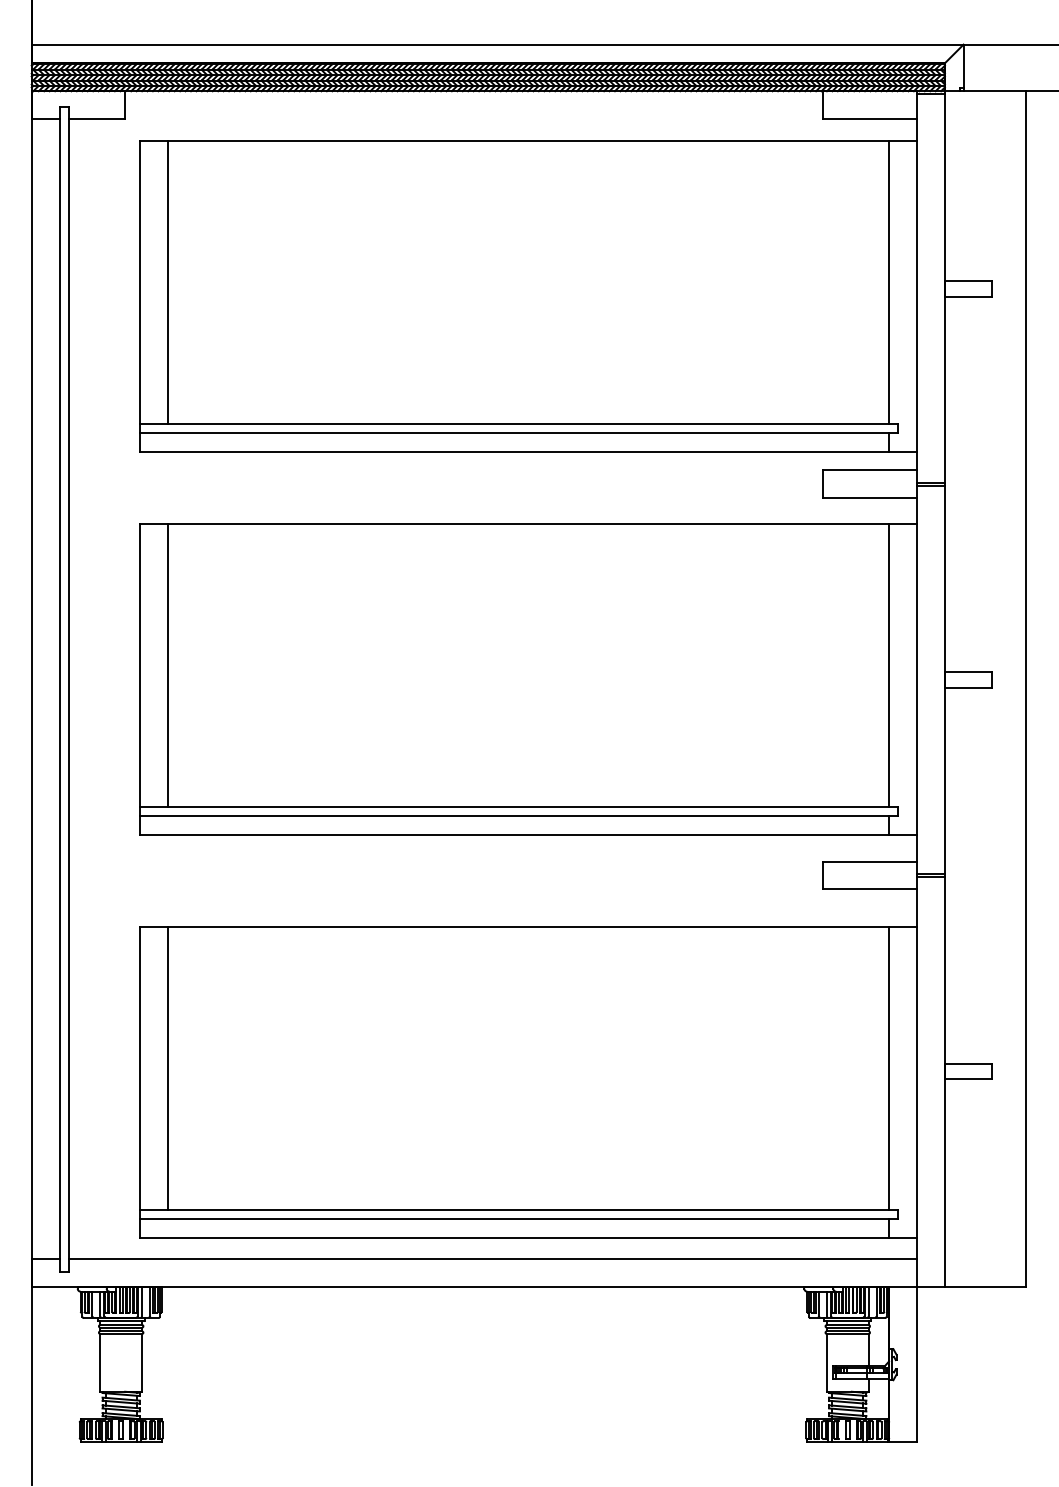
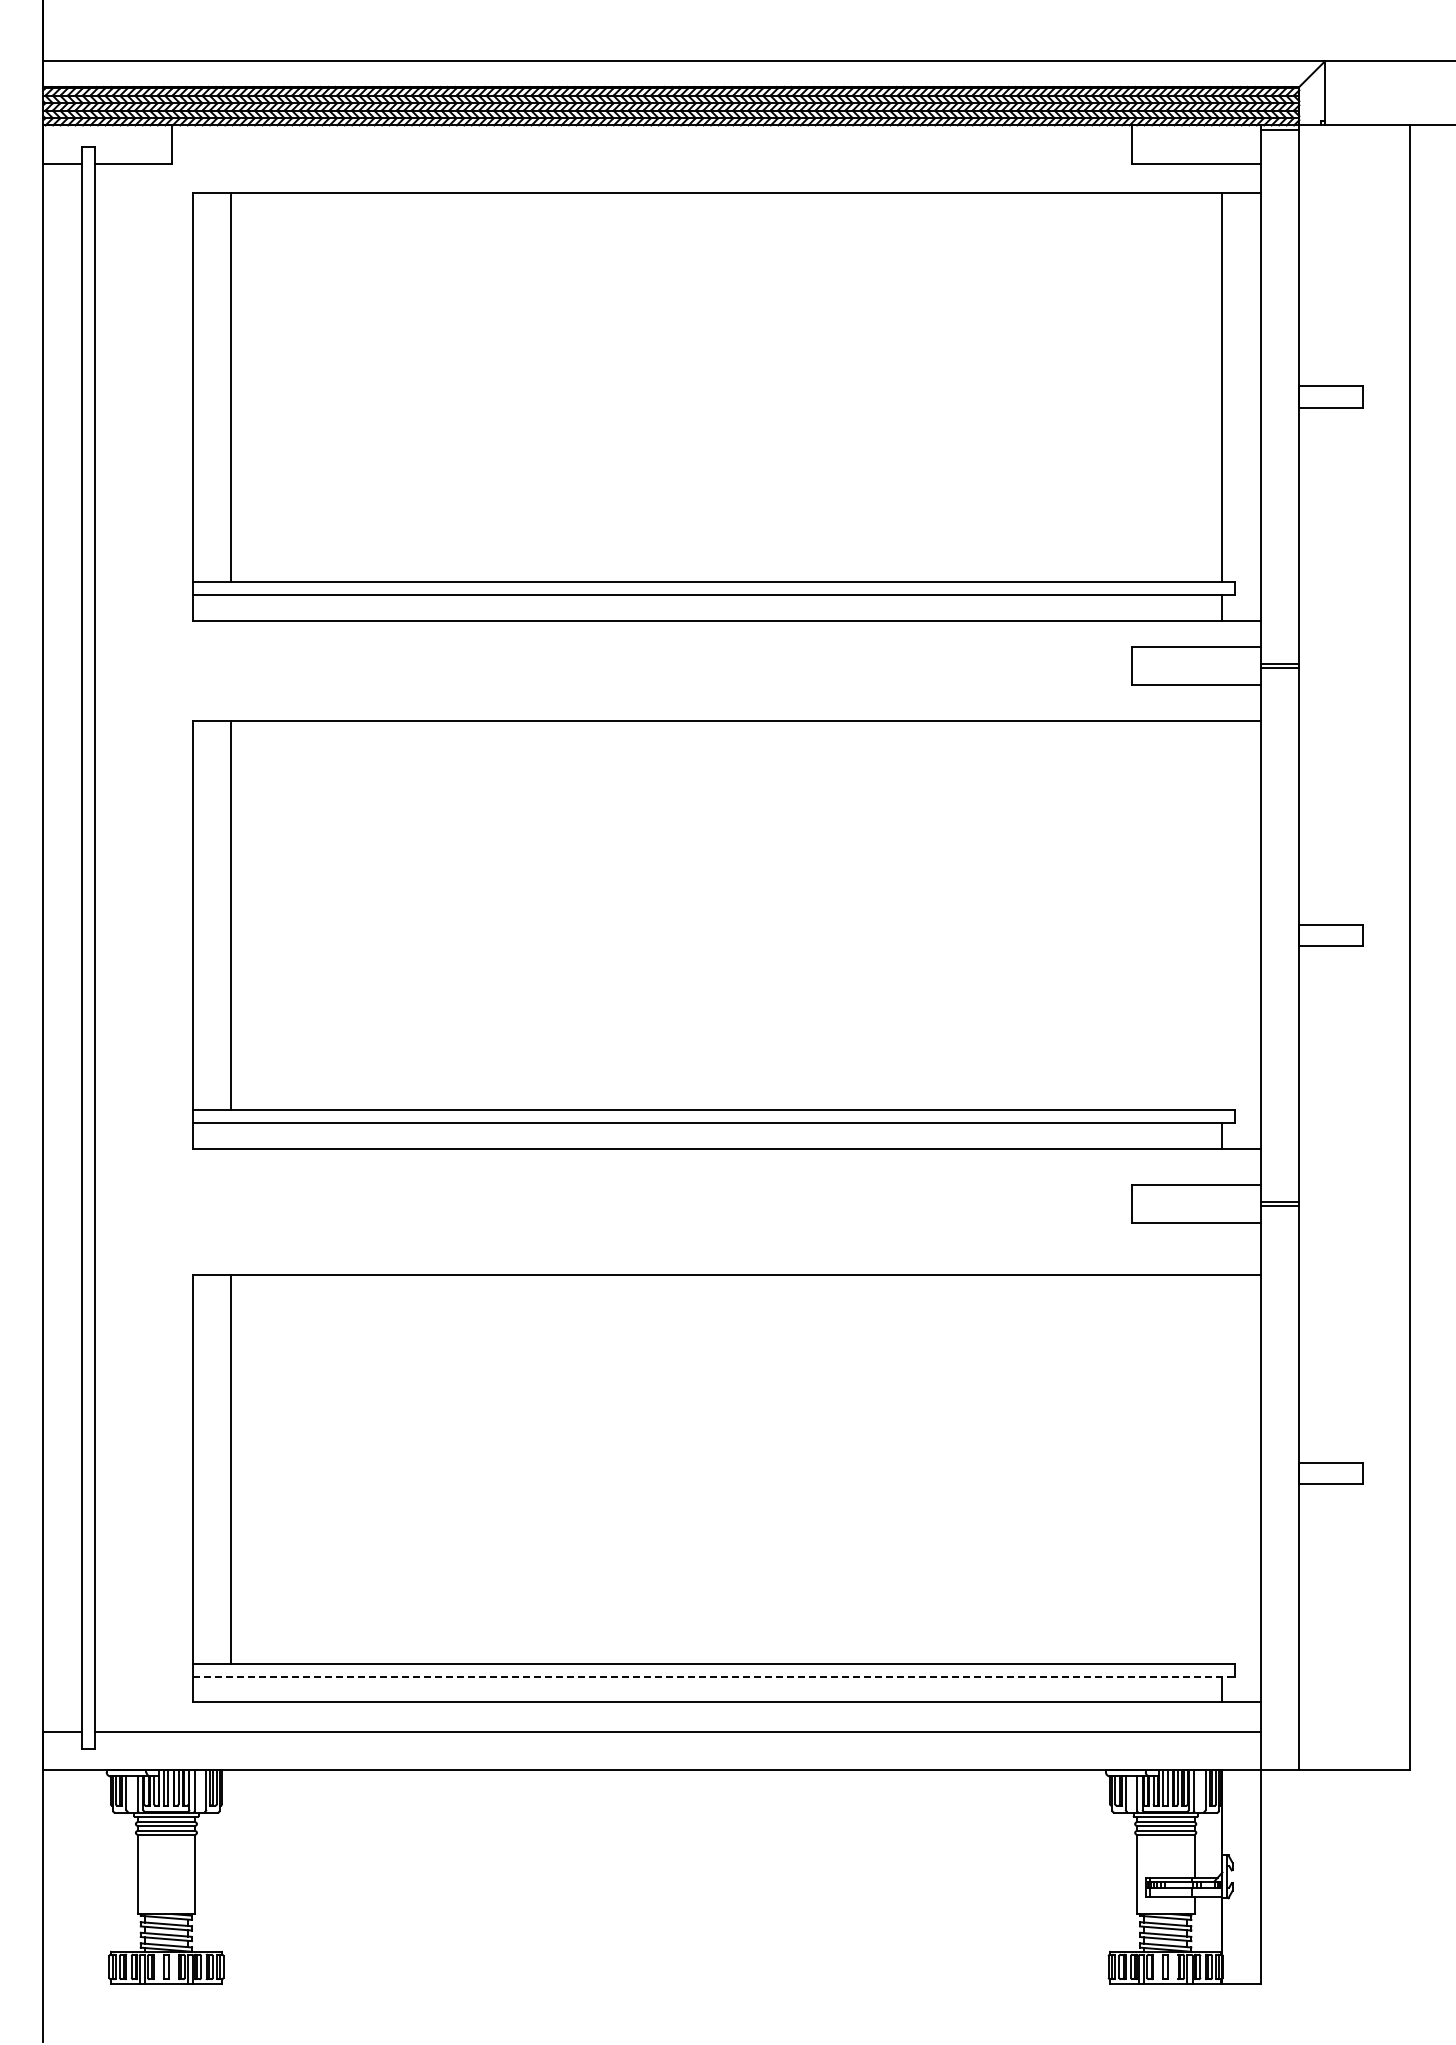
line: (889, 665) -> (1222, 915), removed
line: (889, 1067) -> (1222, 1468), removed
line: (519, 1219) -> (714, 1676), solid -> dashed

